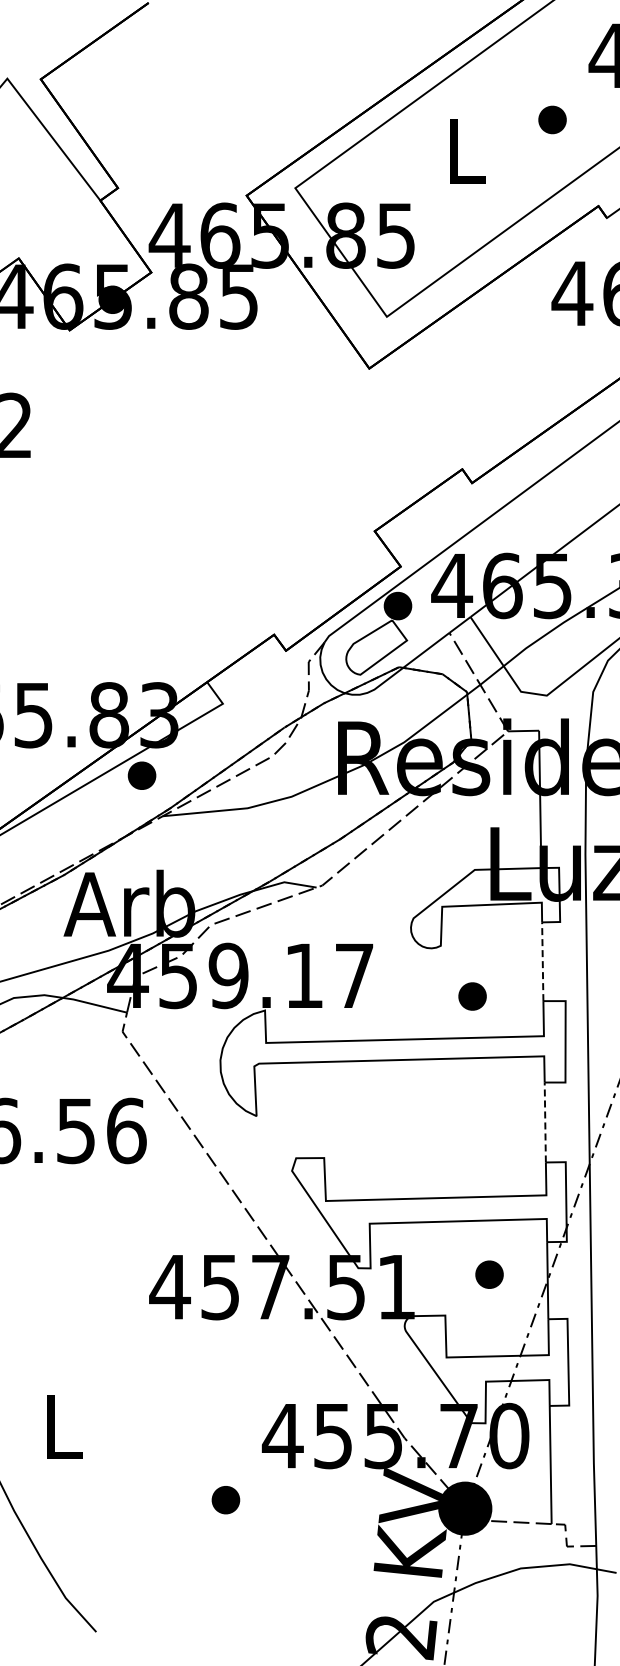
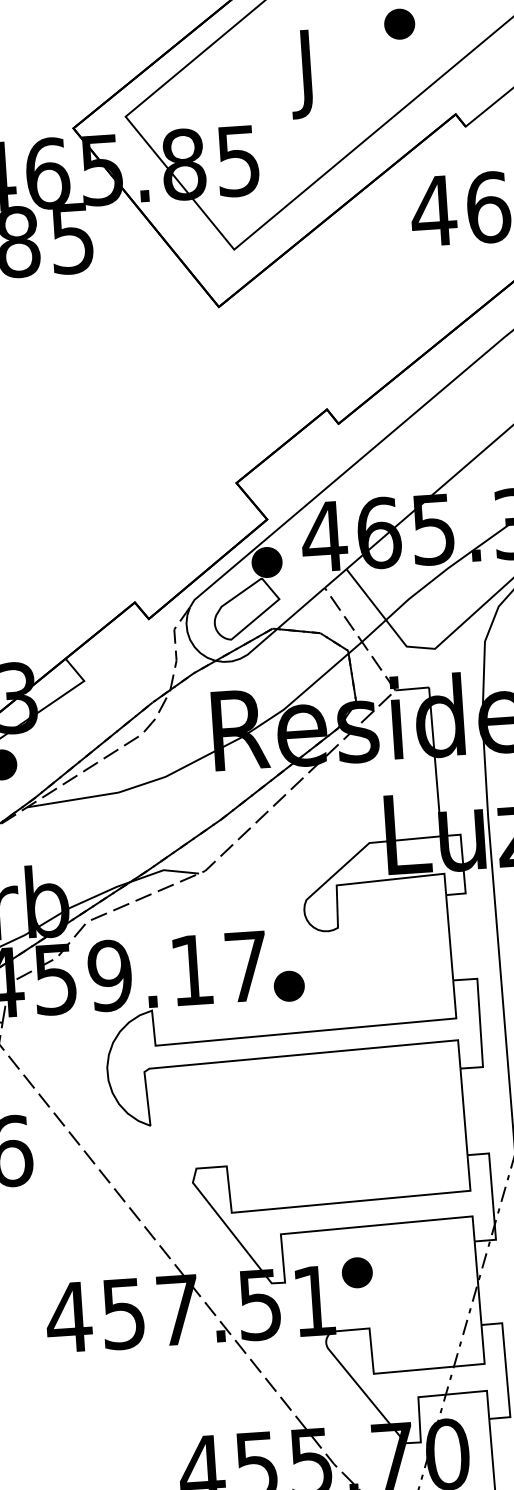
text: (466, 160) -> (309, 74), L -> J
line: (542, 961) -> (449, 937), dashed -> solid
part: (472, 996) -> (289, 986), moved
line: (545, 1122) -> (464, 1111), dashed -> solid
part: (489, 1274) -> (357, 1272), moved

